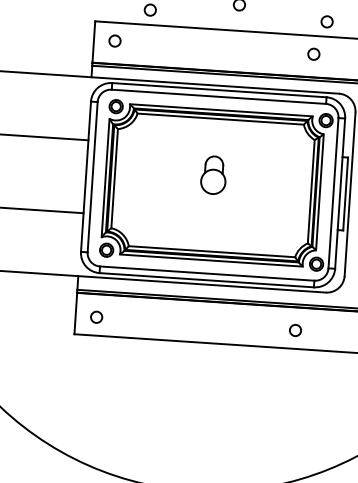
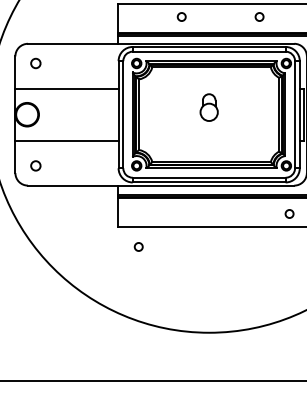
circle: (114, 40) -> (181, 16), moved
circle: (313, 53) -> (259, 16), moved
circle: (96, 316) -> (138, 246), moved
circle: (295, 329) -> (289, 213), moved

